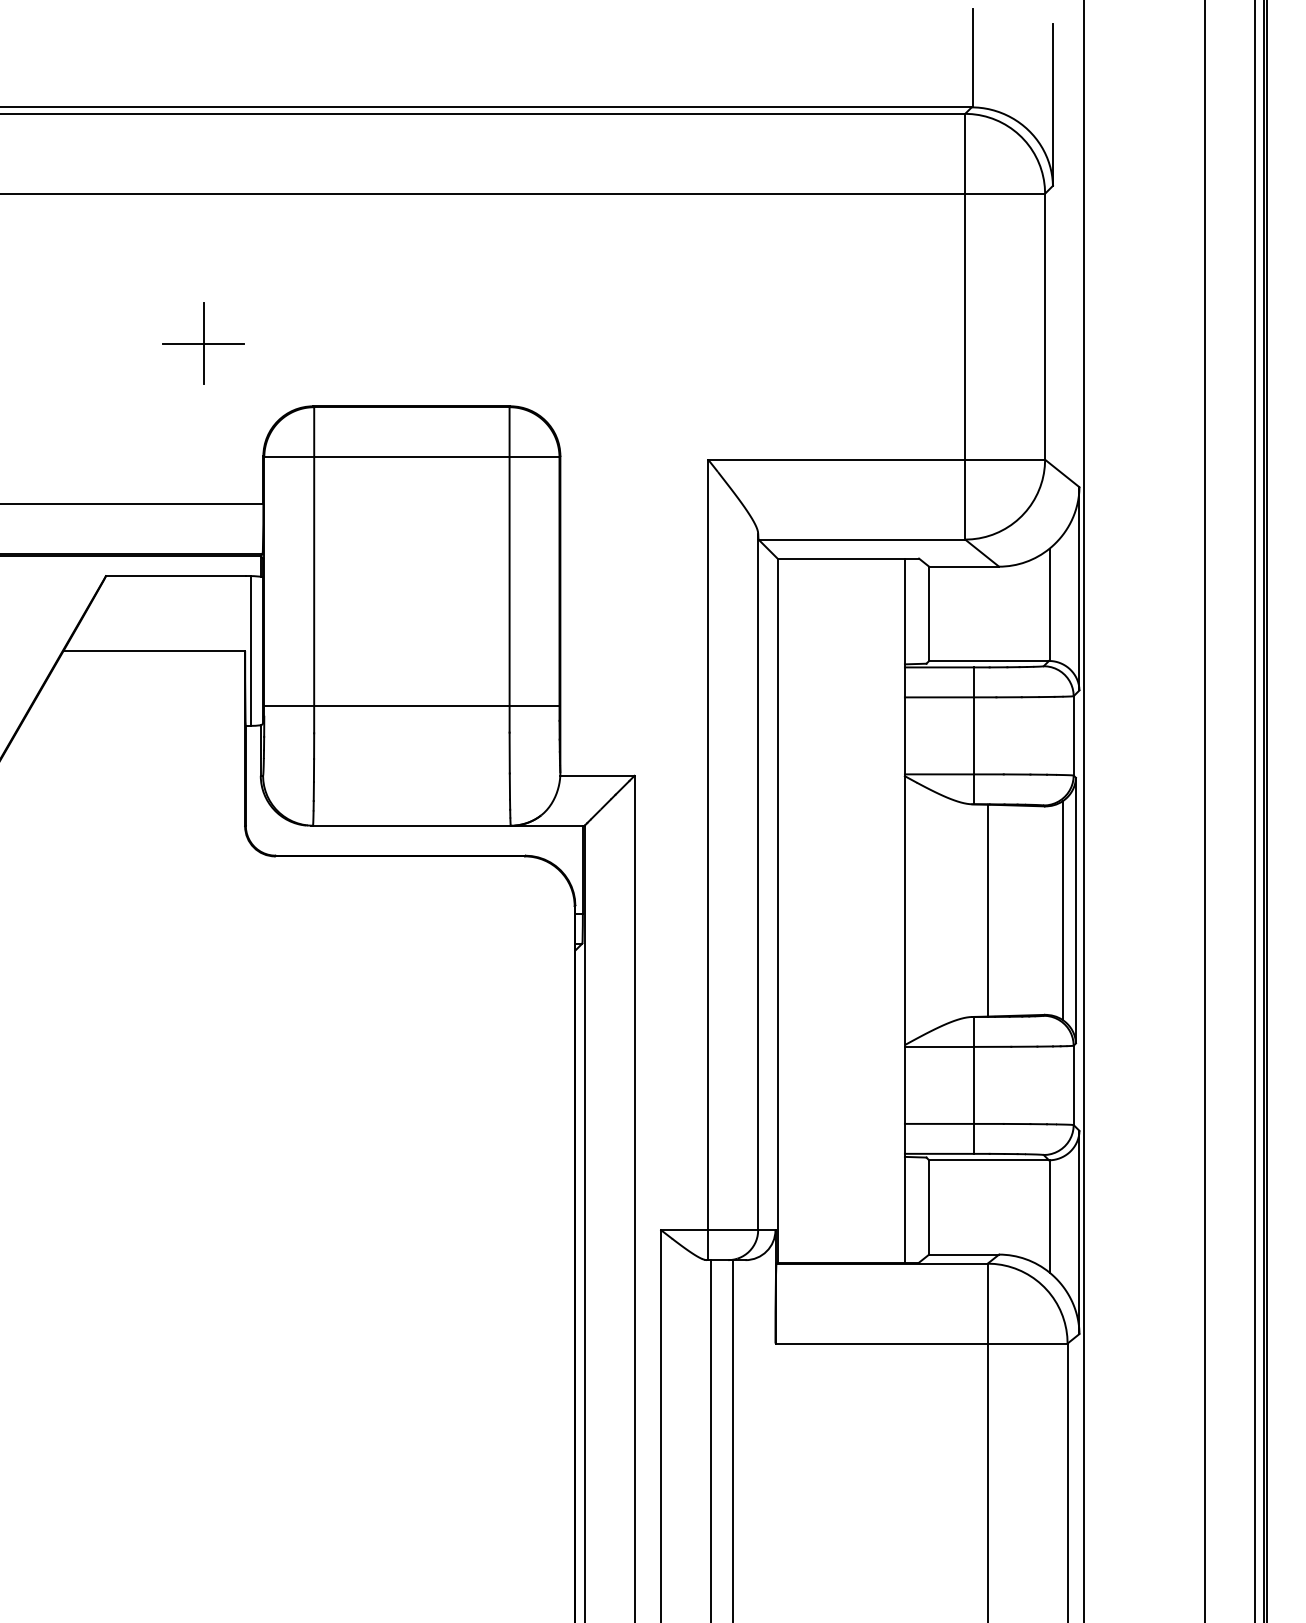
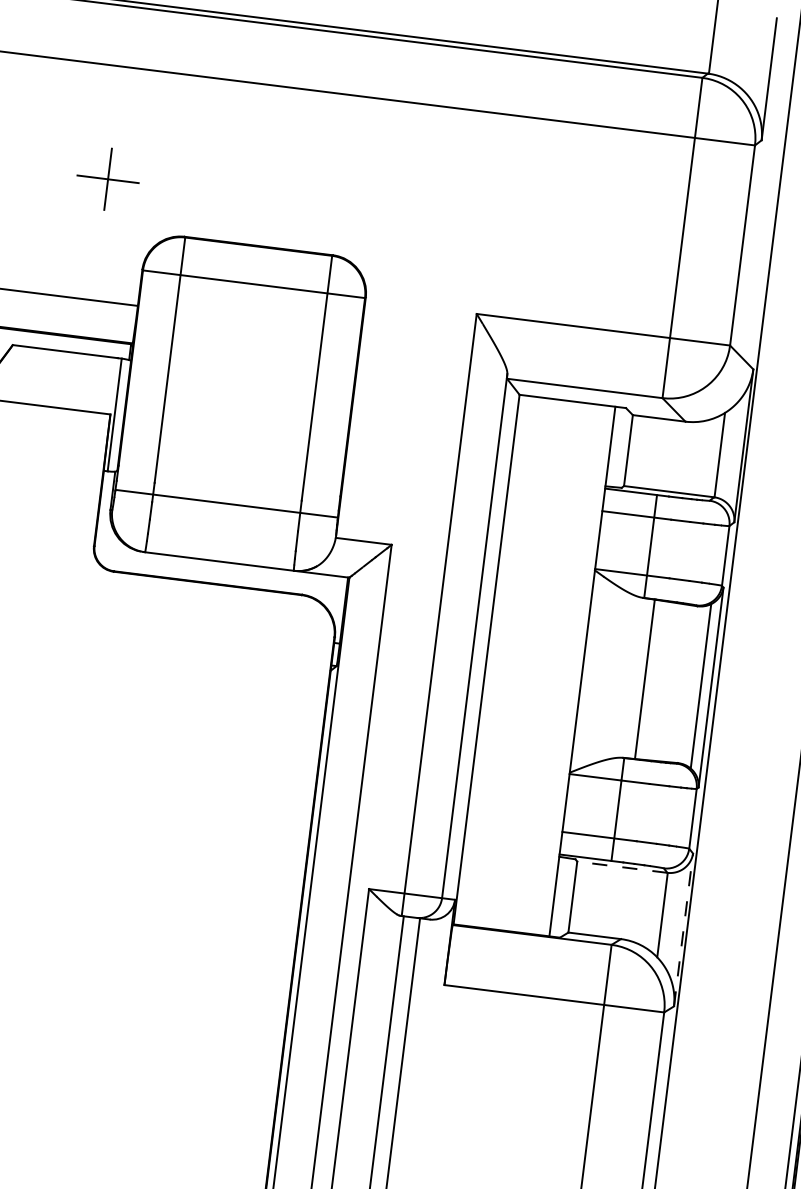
line: (411, 705) -> (226, 503), moved
line: (989, 1160) -> (622, 867), solid -> dashed
line: (1079, 1232) -> (683, 930), solid -> dashed

